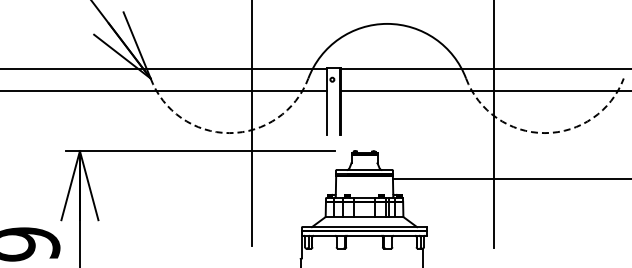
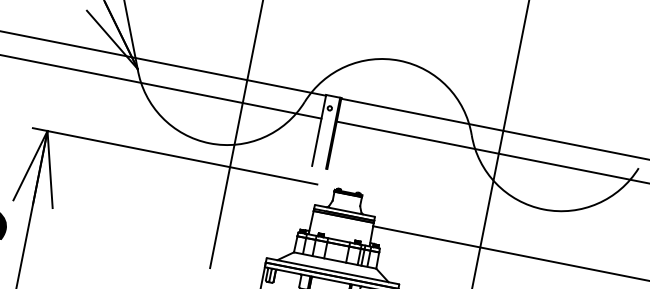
arc: (229, 133) -> (209, 143), dashed -> solid
arc: (544, 133) -> (543, 209), dashed -> solid

